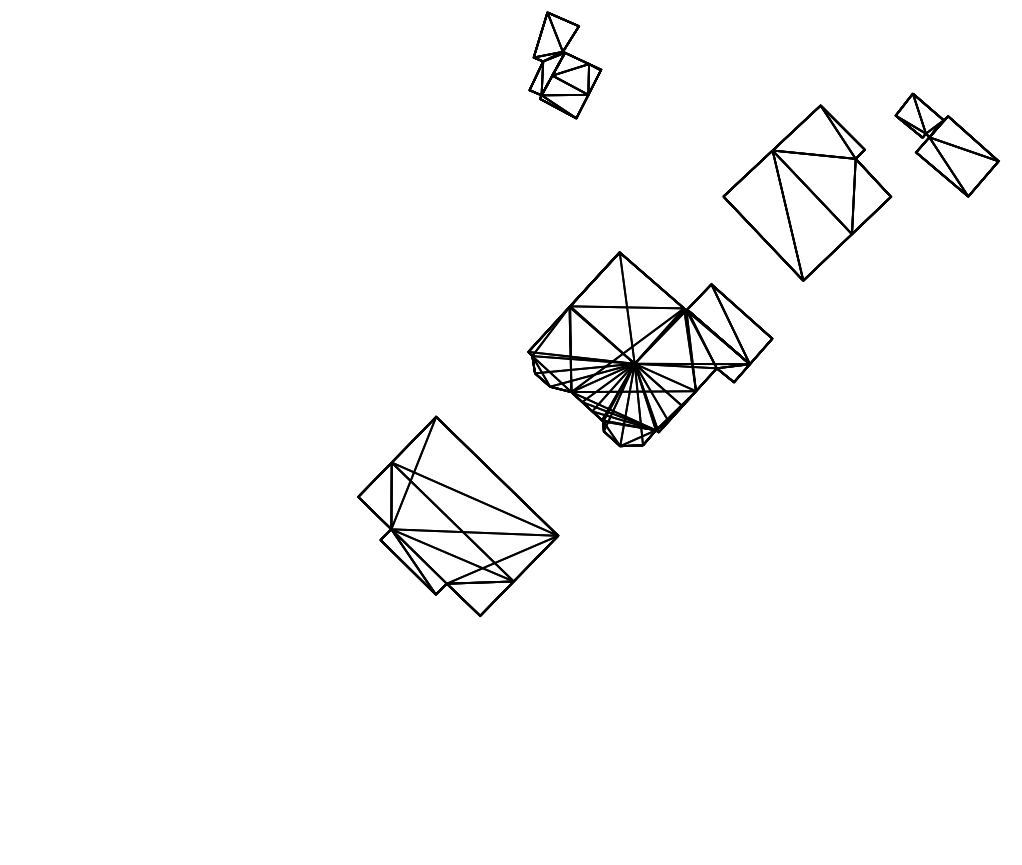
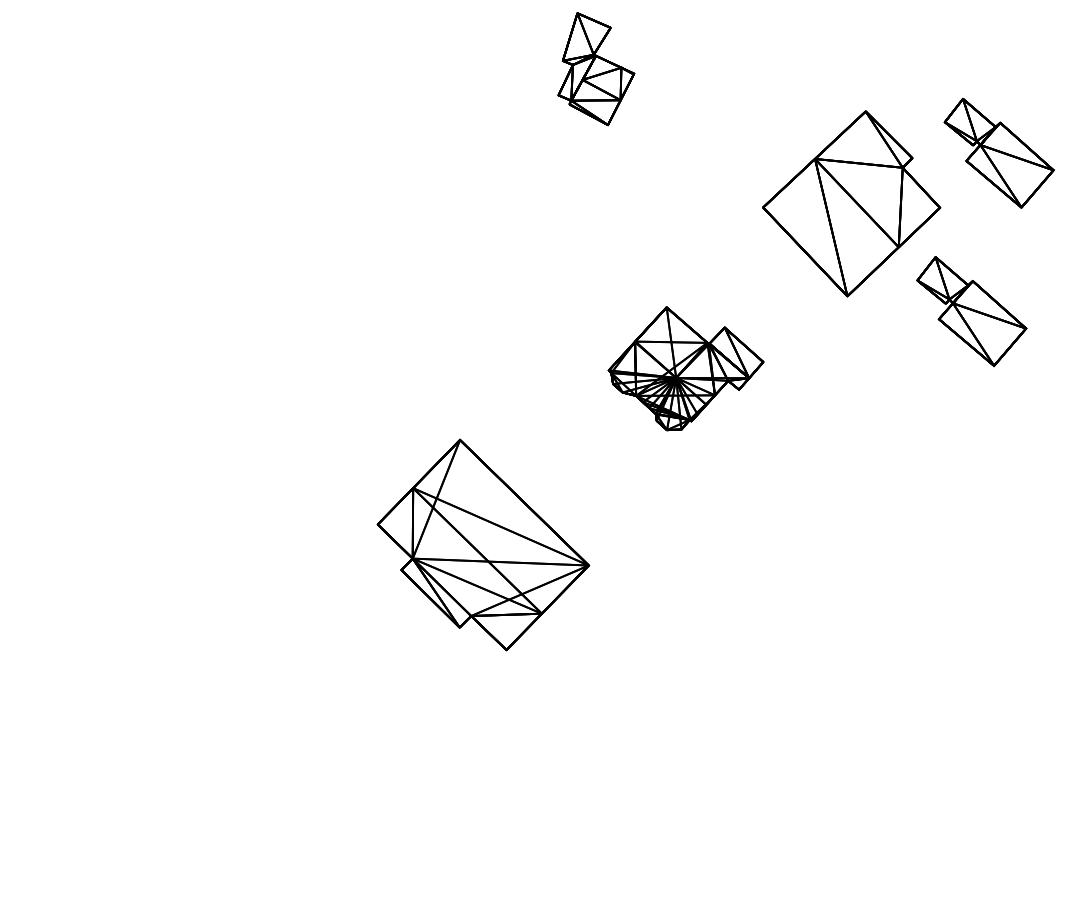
part: (920, 294) -> (971, 310), added
part: (650, 349) -> (686, 368), size x0.6

